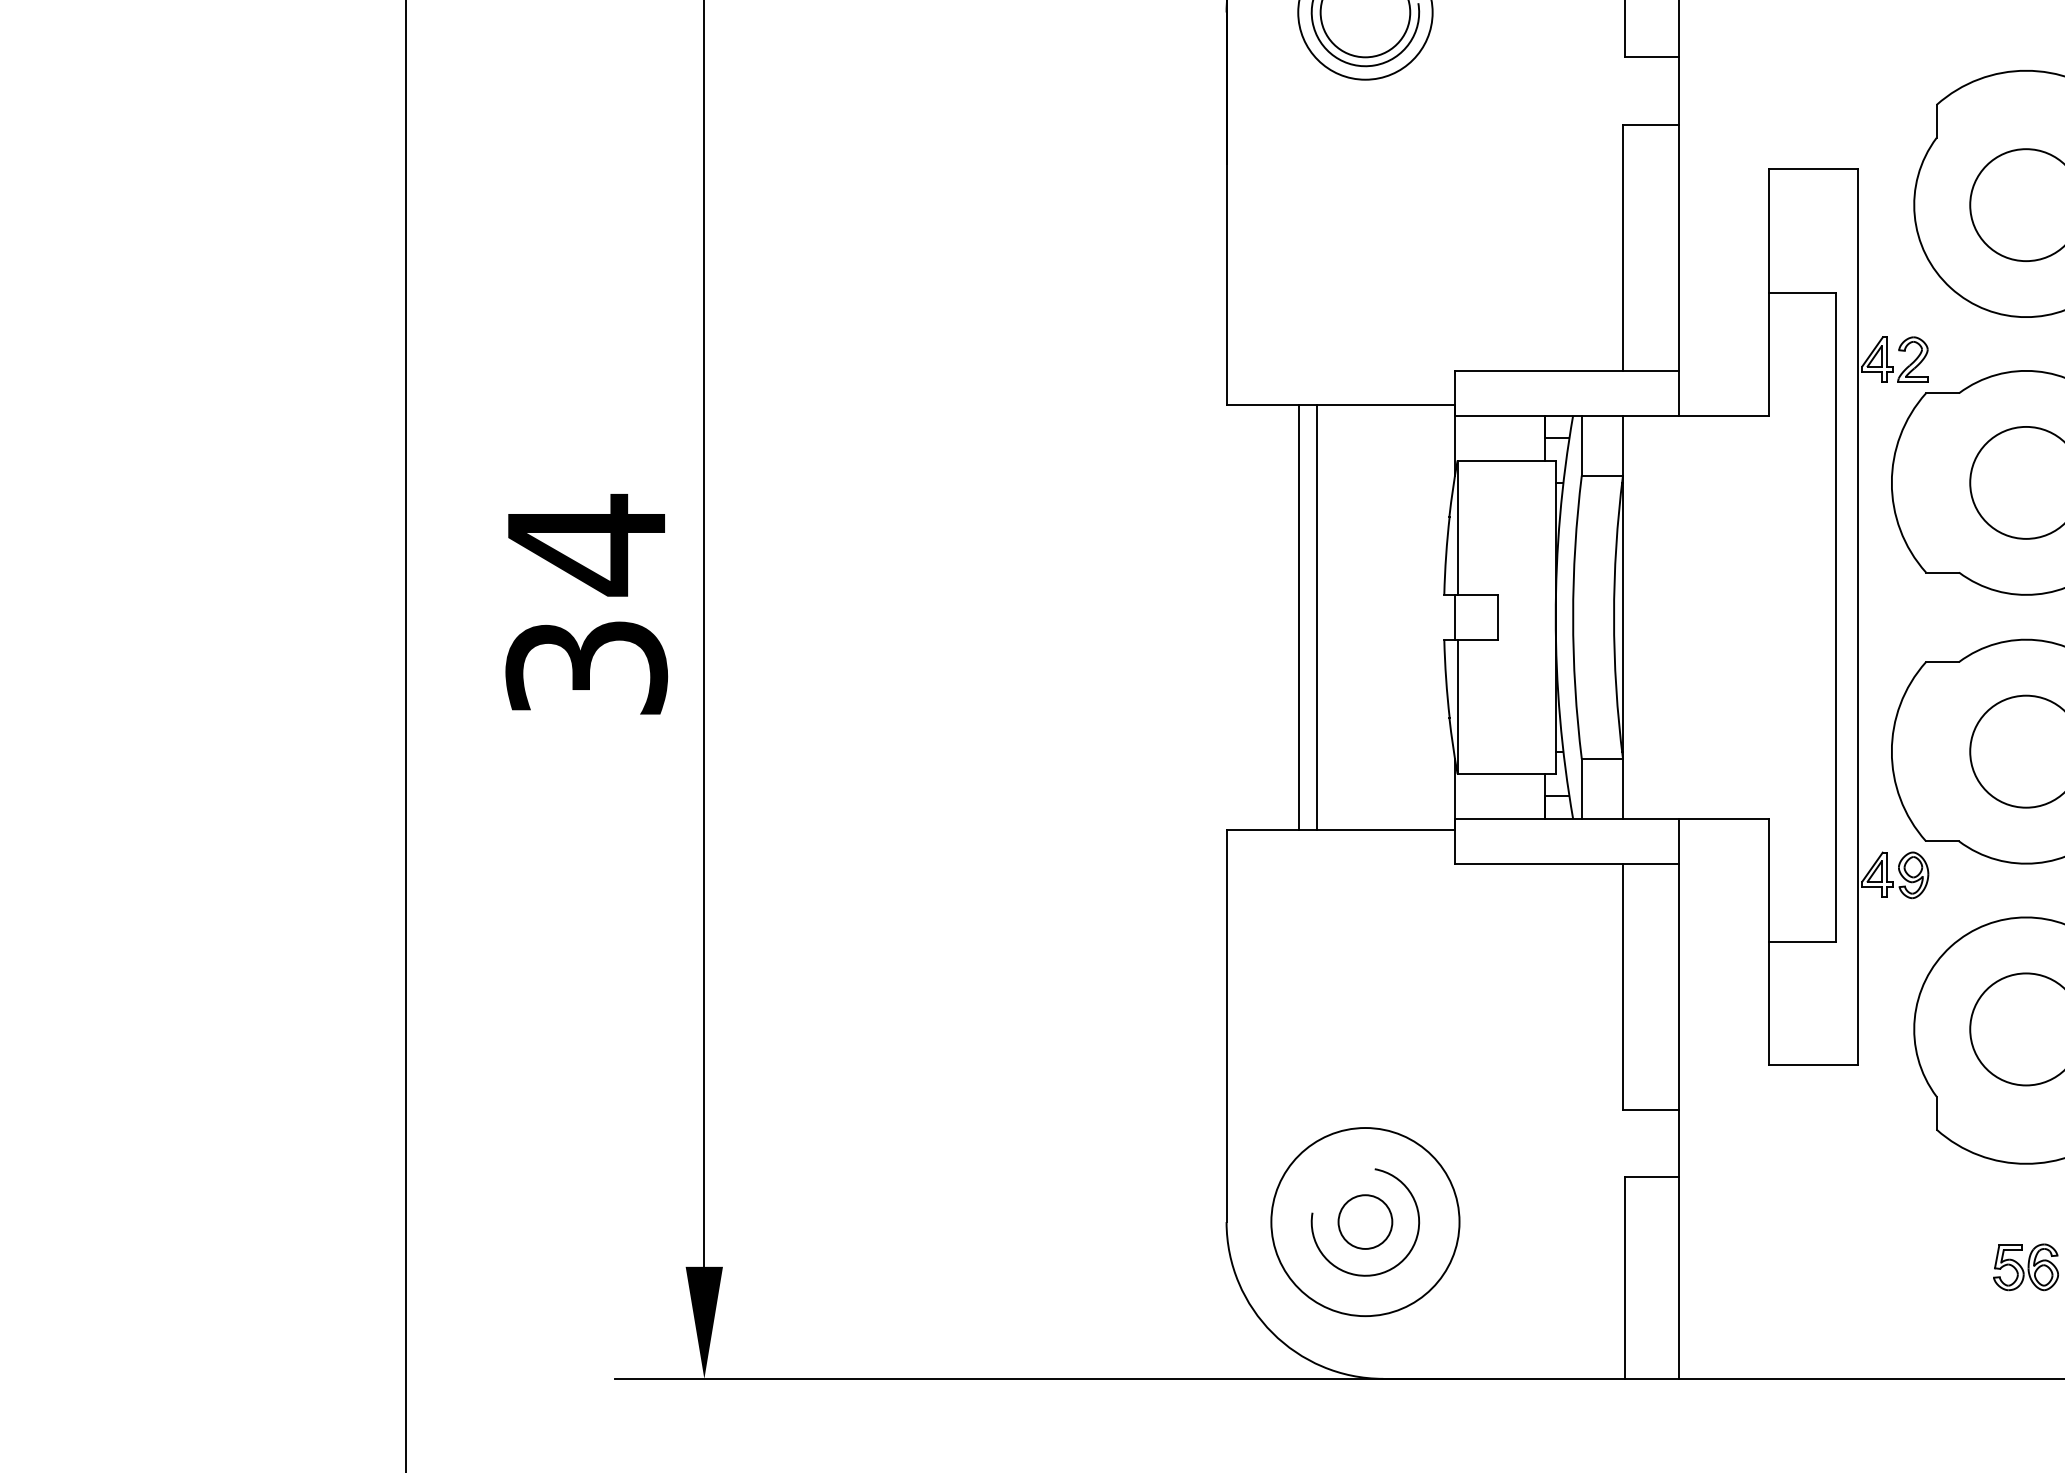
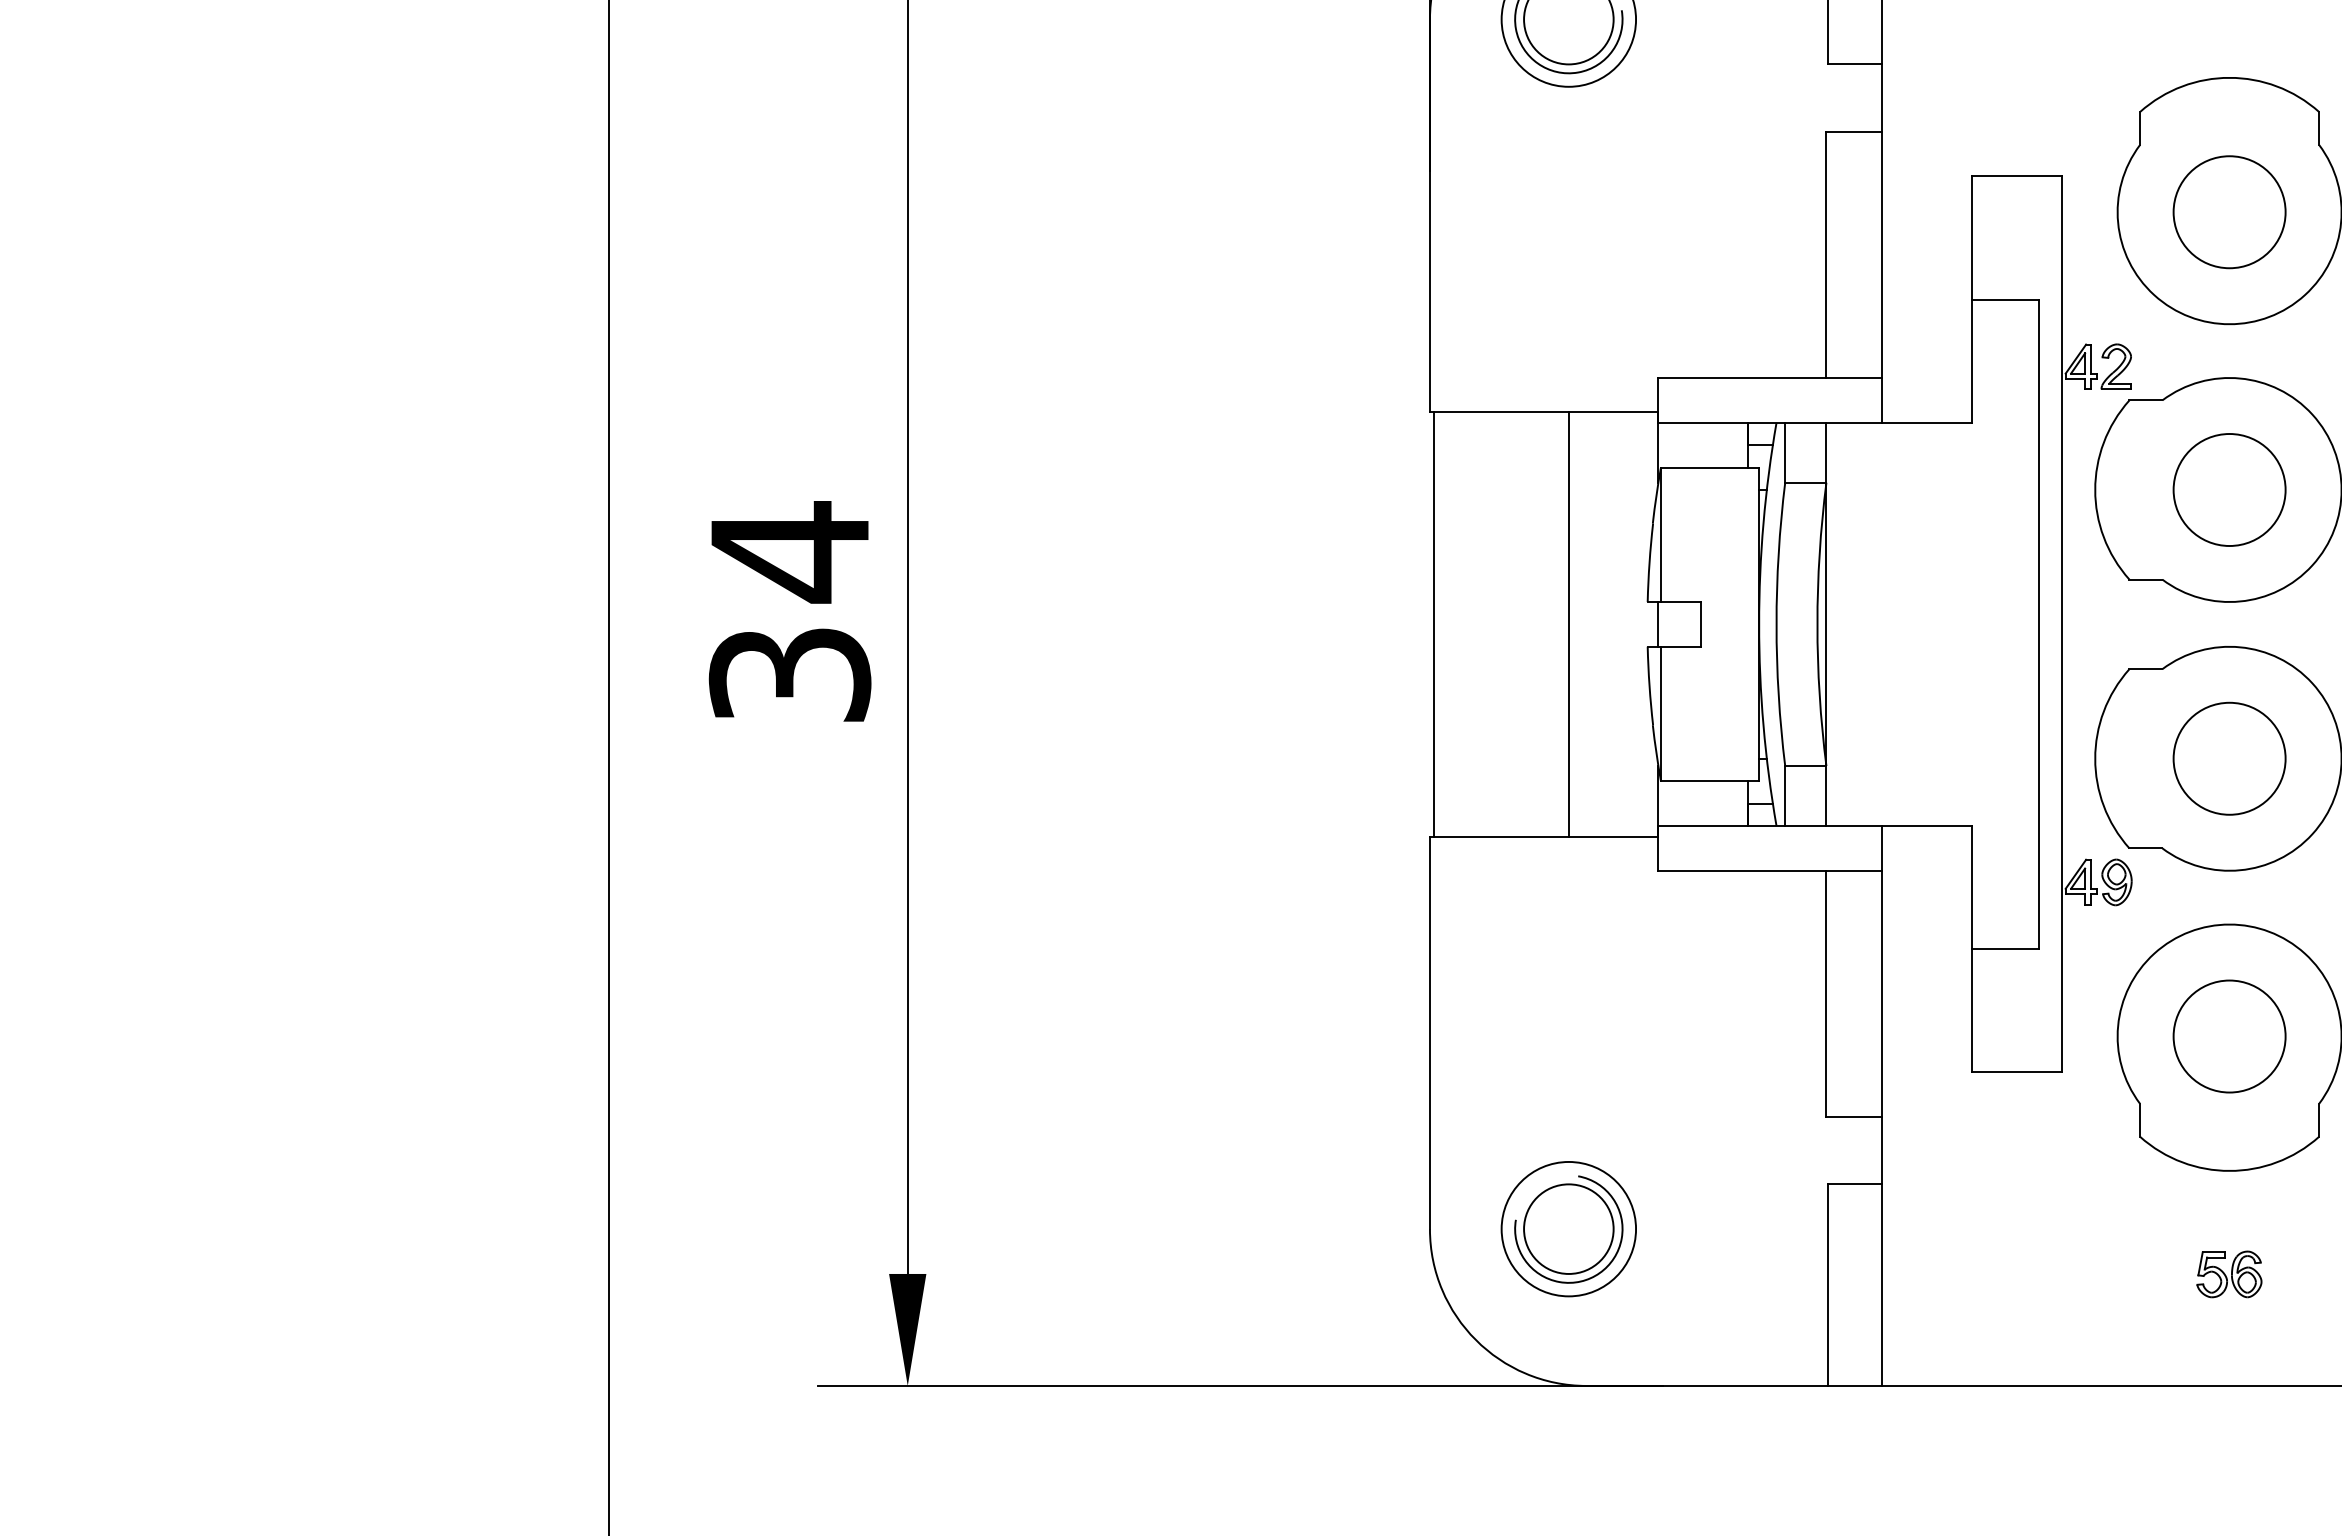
line: (1299, 617) -> (1434, 624), moved
line: (1317, 617) -> (1568, 624), moved
circle: (1365, 1221) -> (1568, 1228), size x0.71
circle: (1365, 1221) -> (1568, 1228), size x1.67

